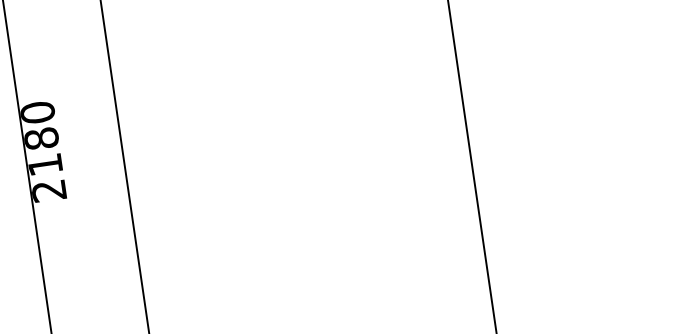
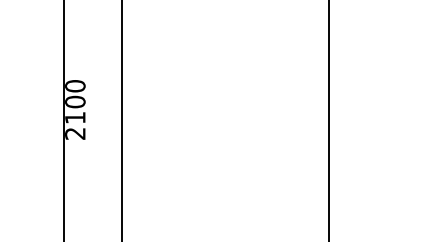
text: (41, 137) -> (75, 101), 2180 -> 2100

